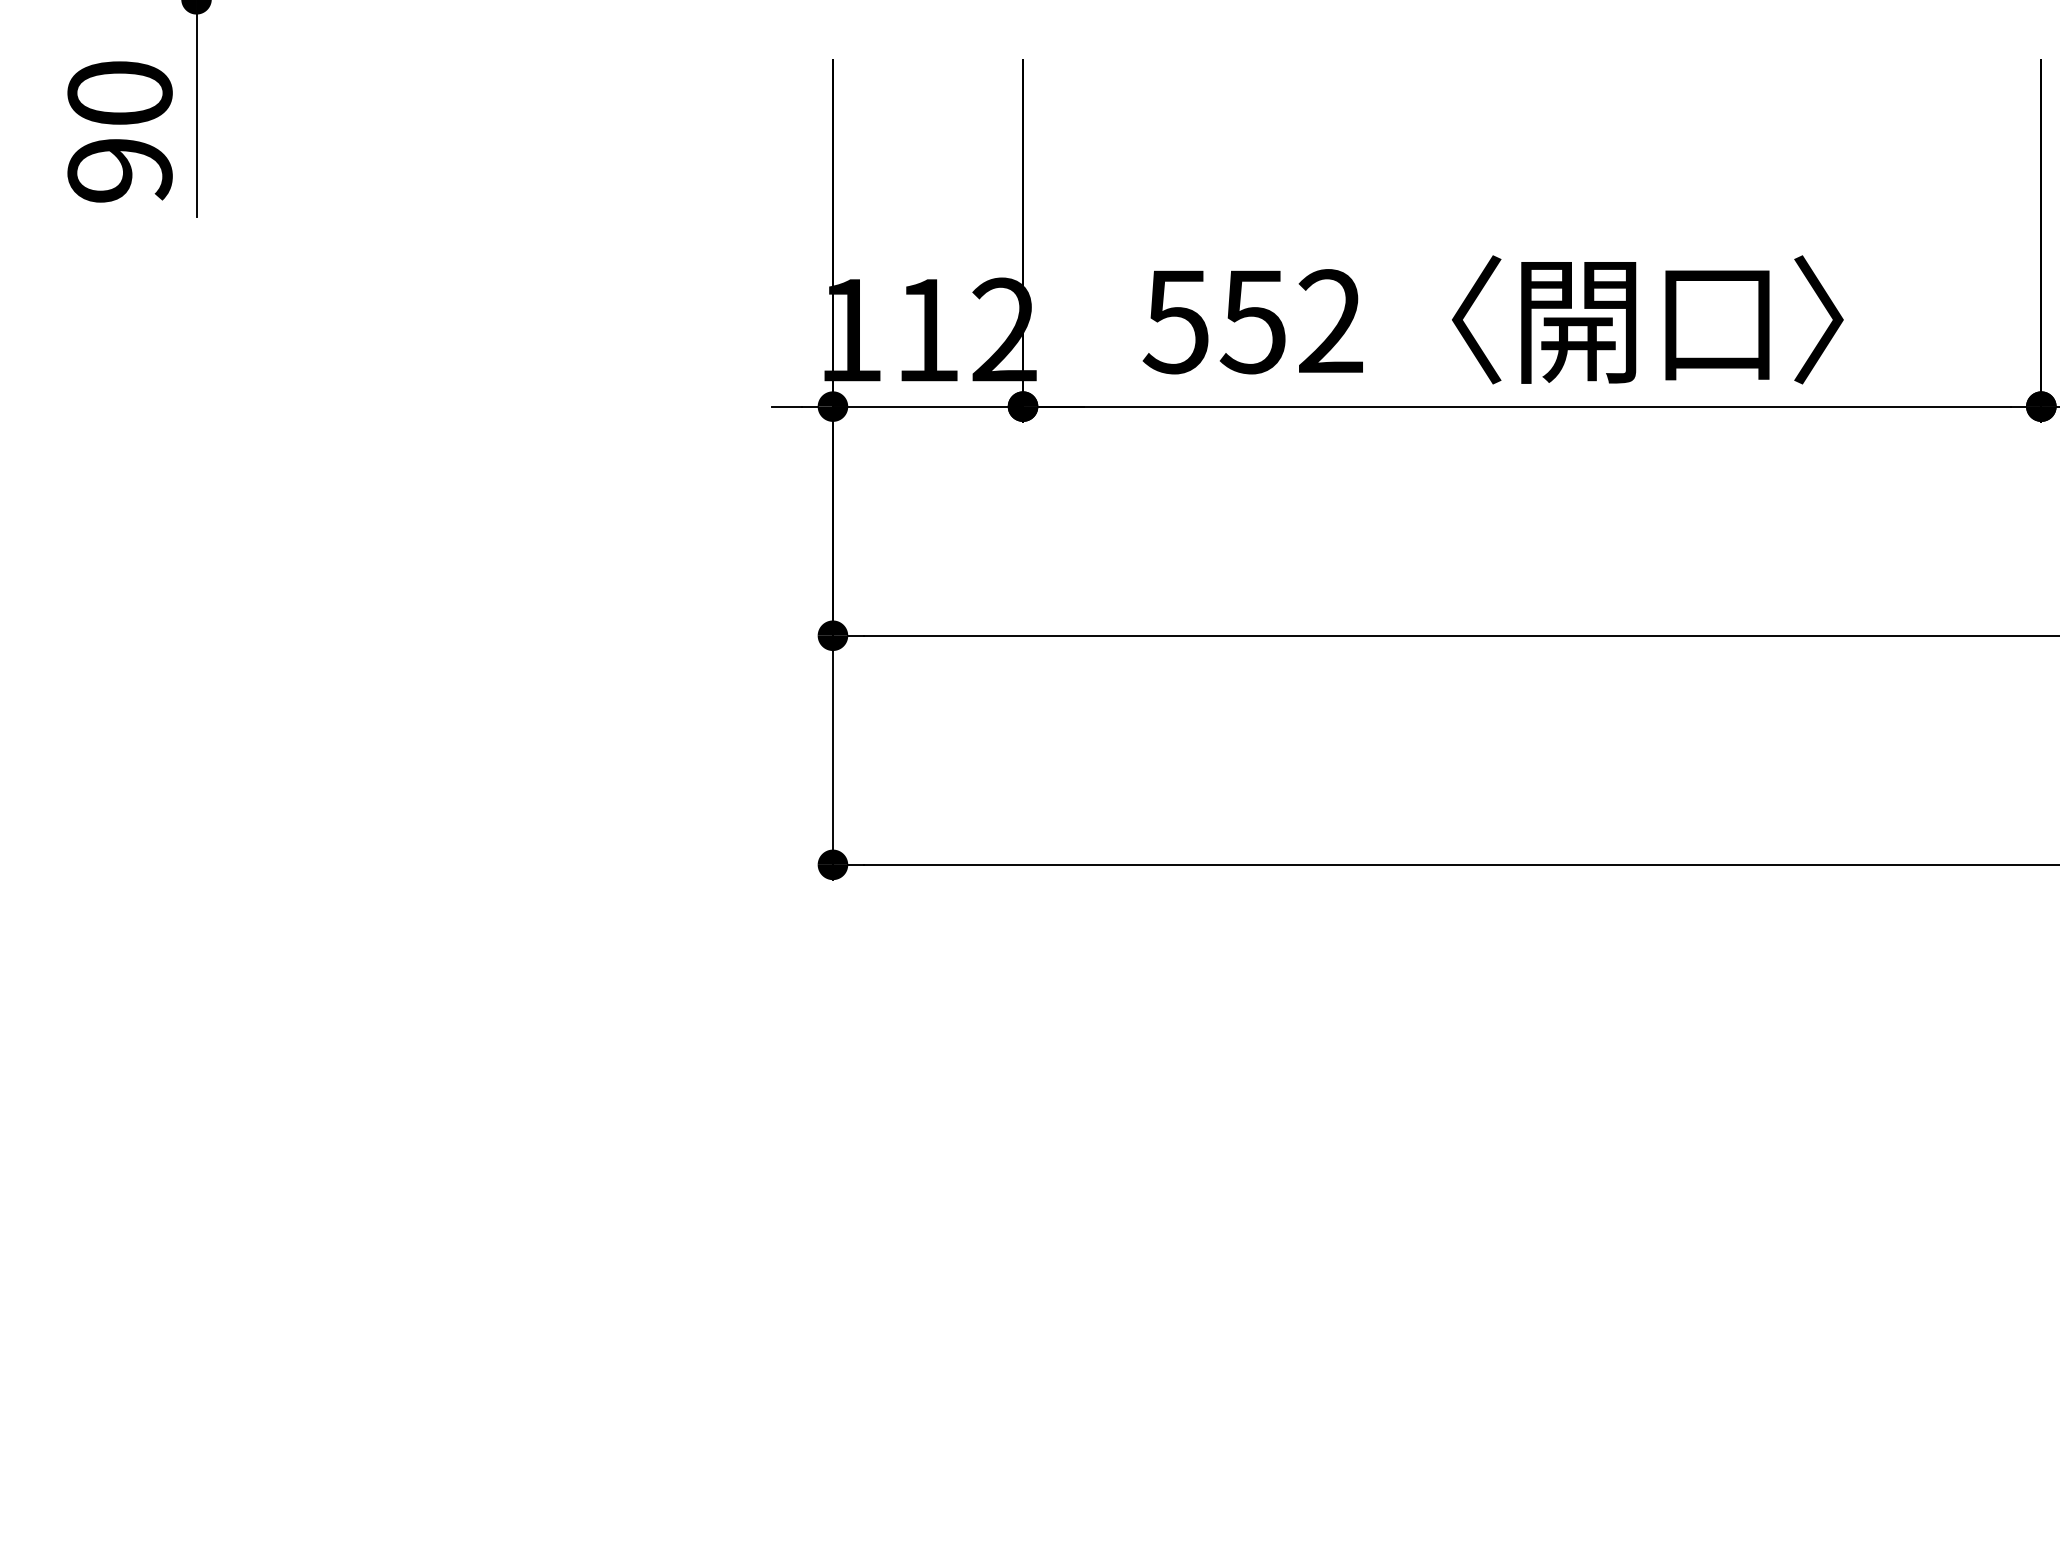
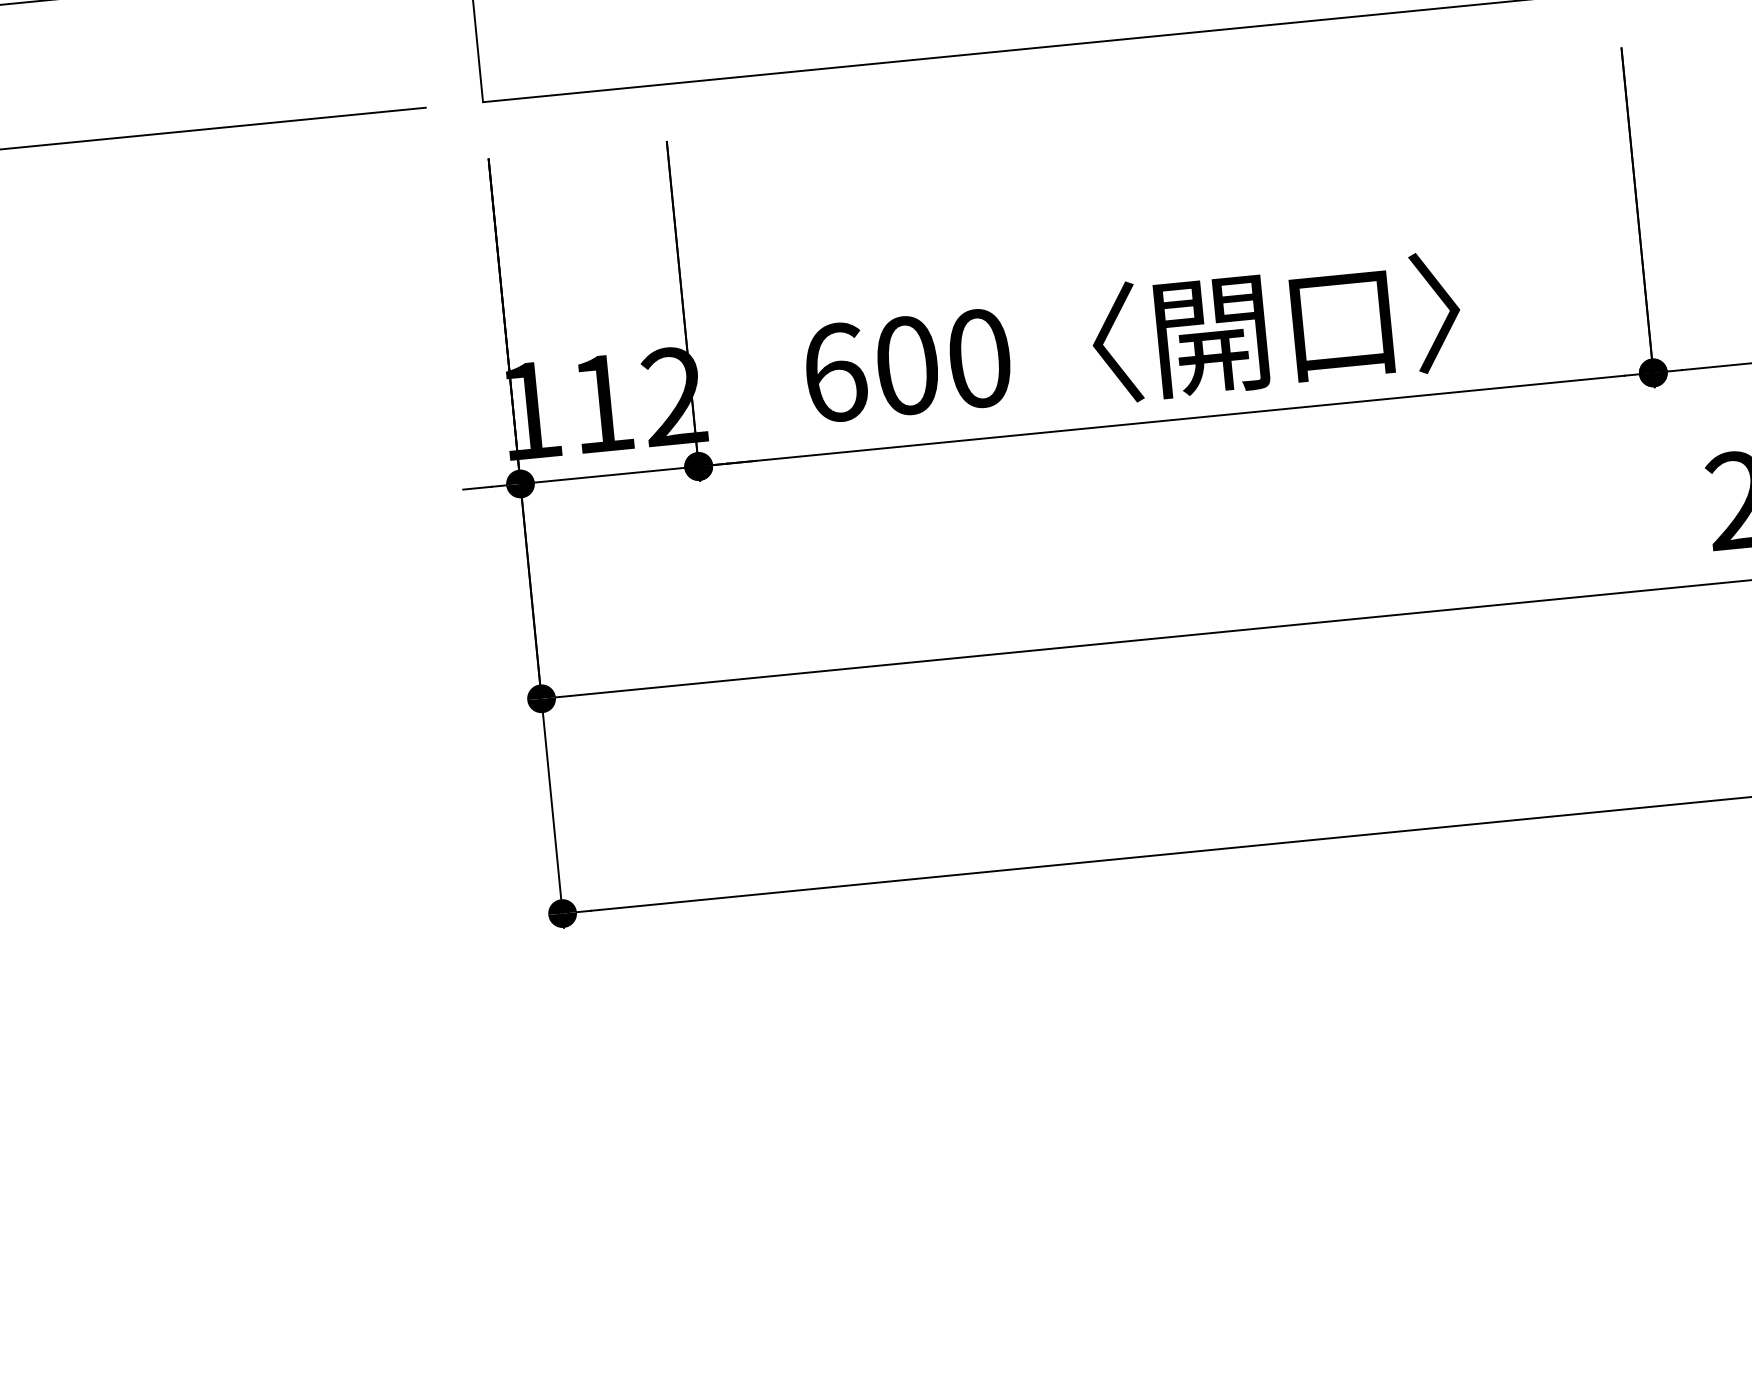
text: (1252, 321) -> (905, 365), 552 -> 600

